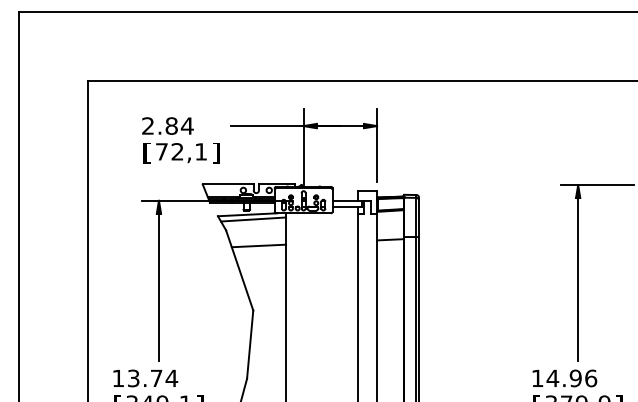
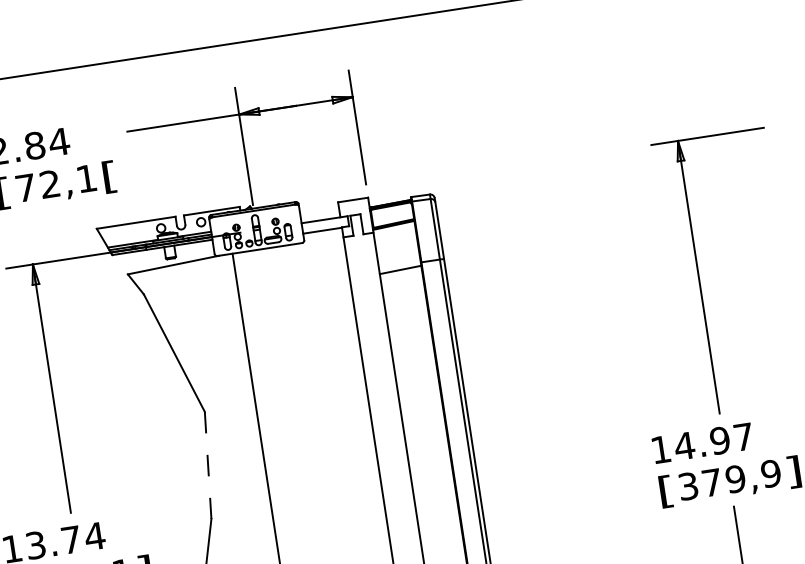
text: (215, 153) -> (109, 177), ] -> [
line: (253, 219) -> (183, 270), removed
line: (258, 245) -> (197, 310), removed
line: (250, 345) -> (208, 466), solid -> dashed
text: (591, 378) -> (744, 437), 14.96 -> 14.97

